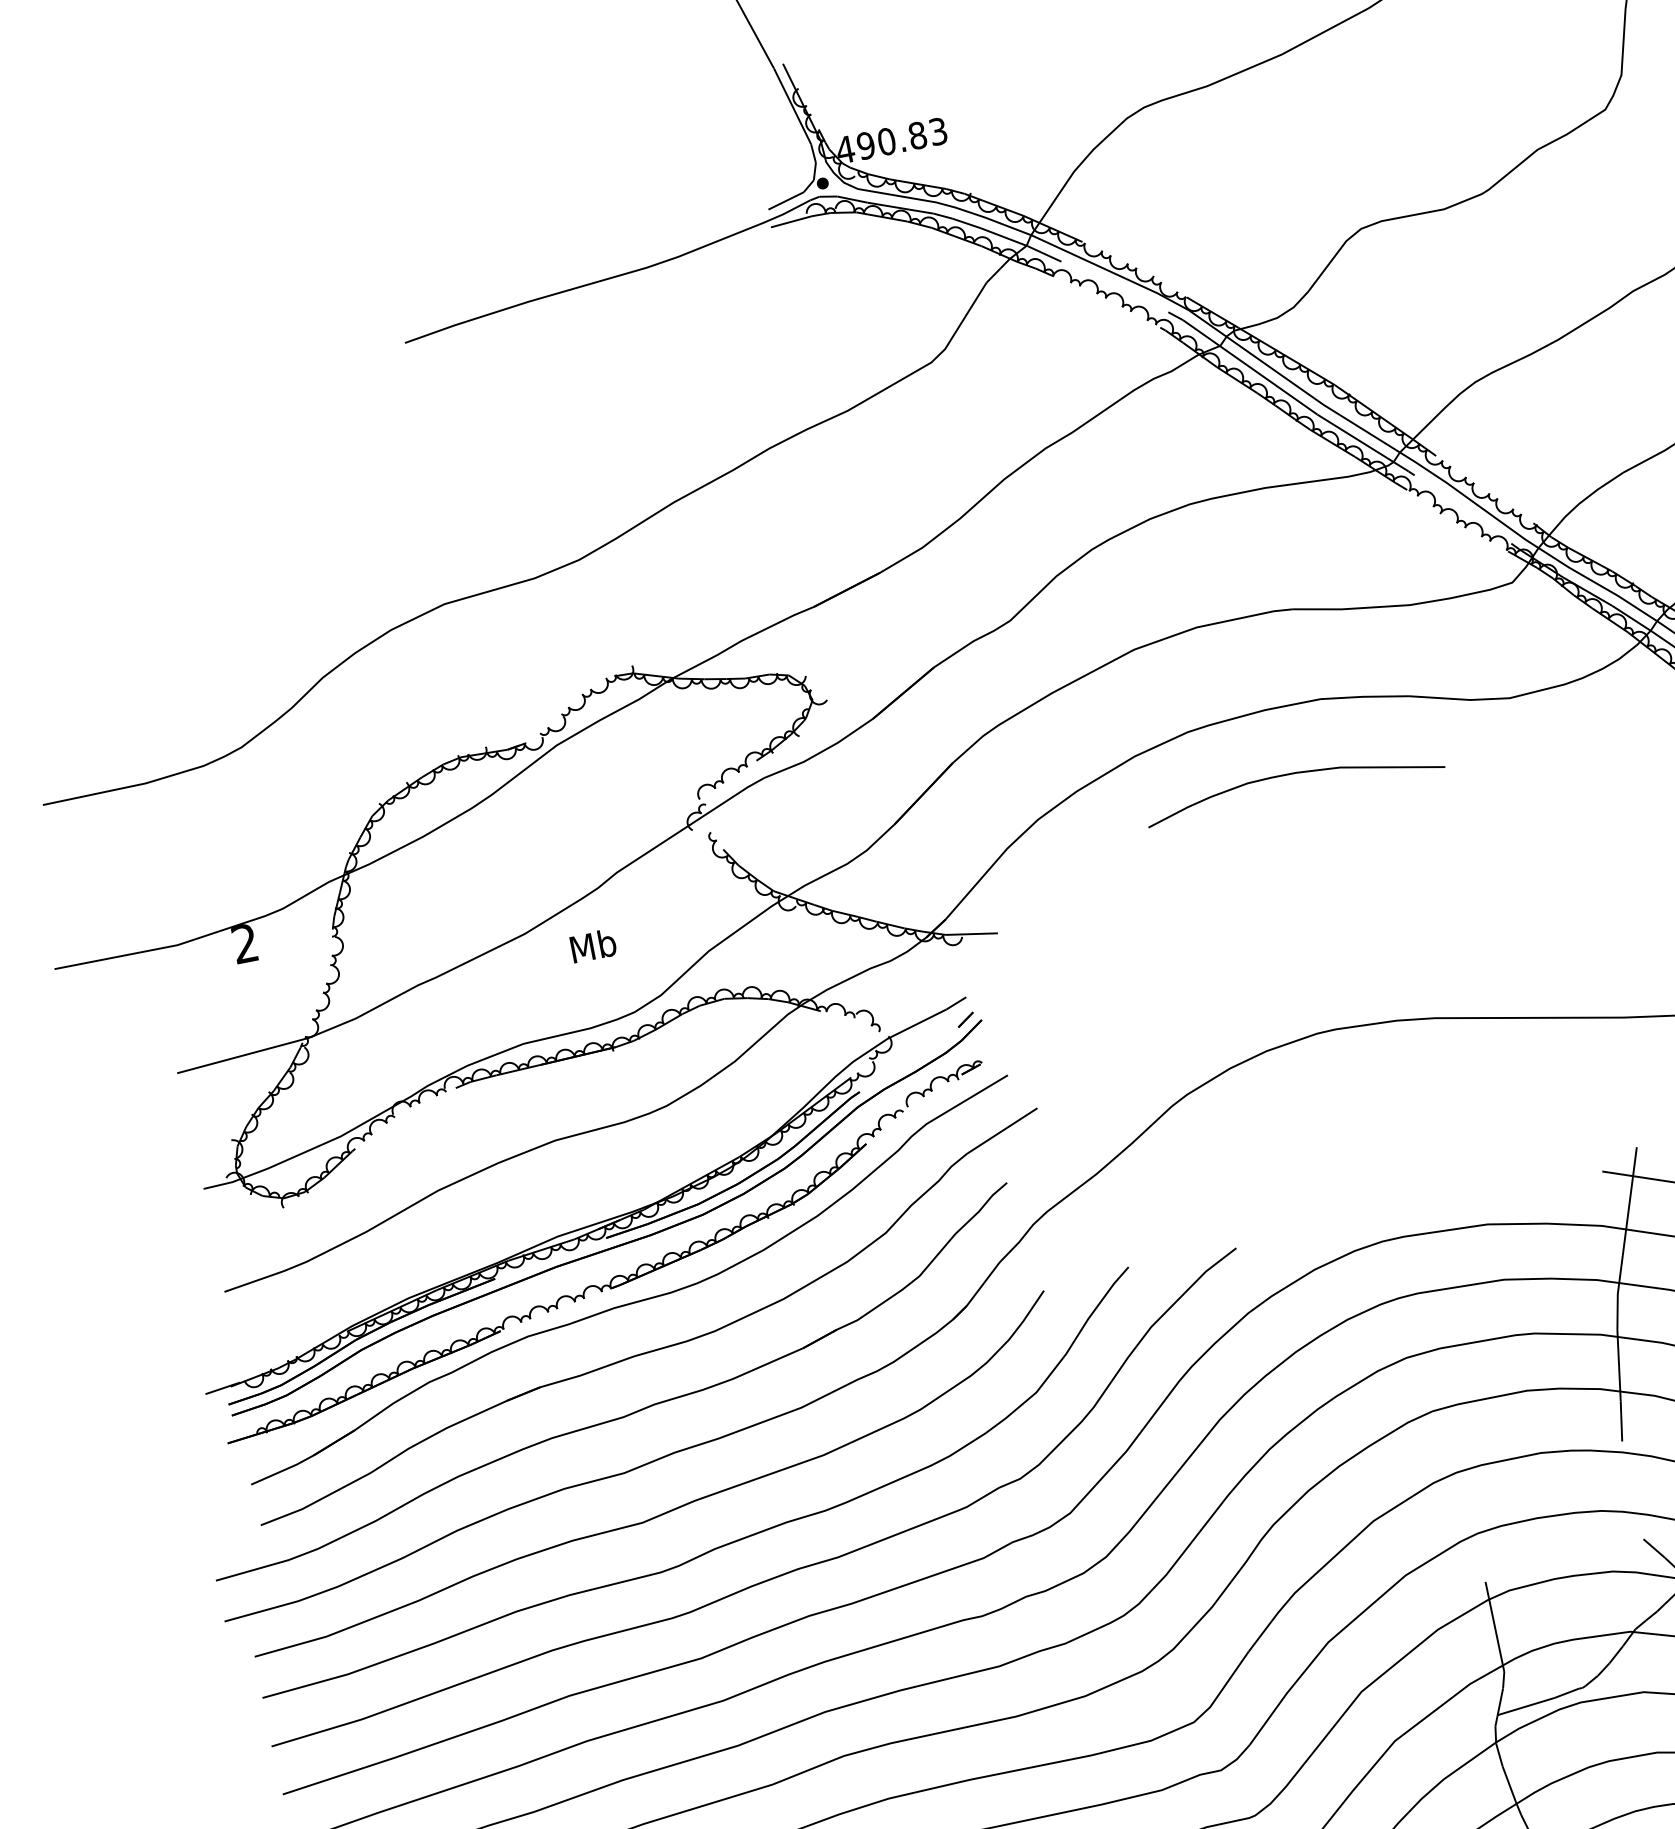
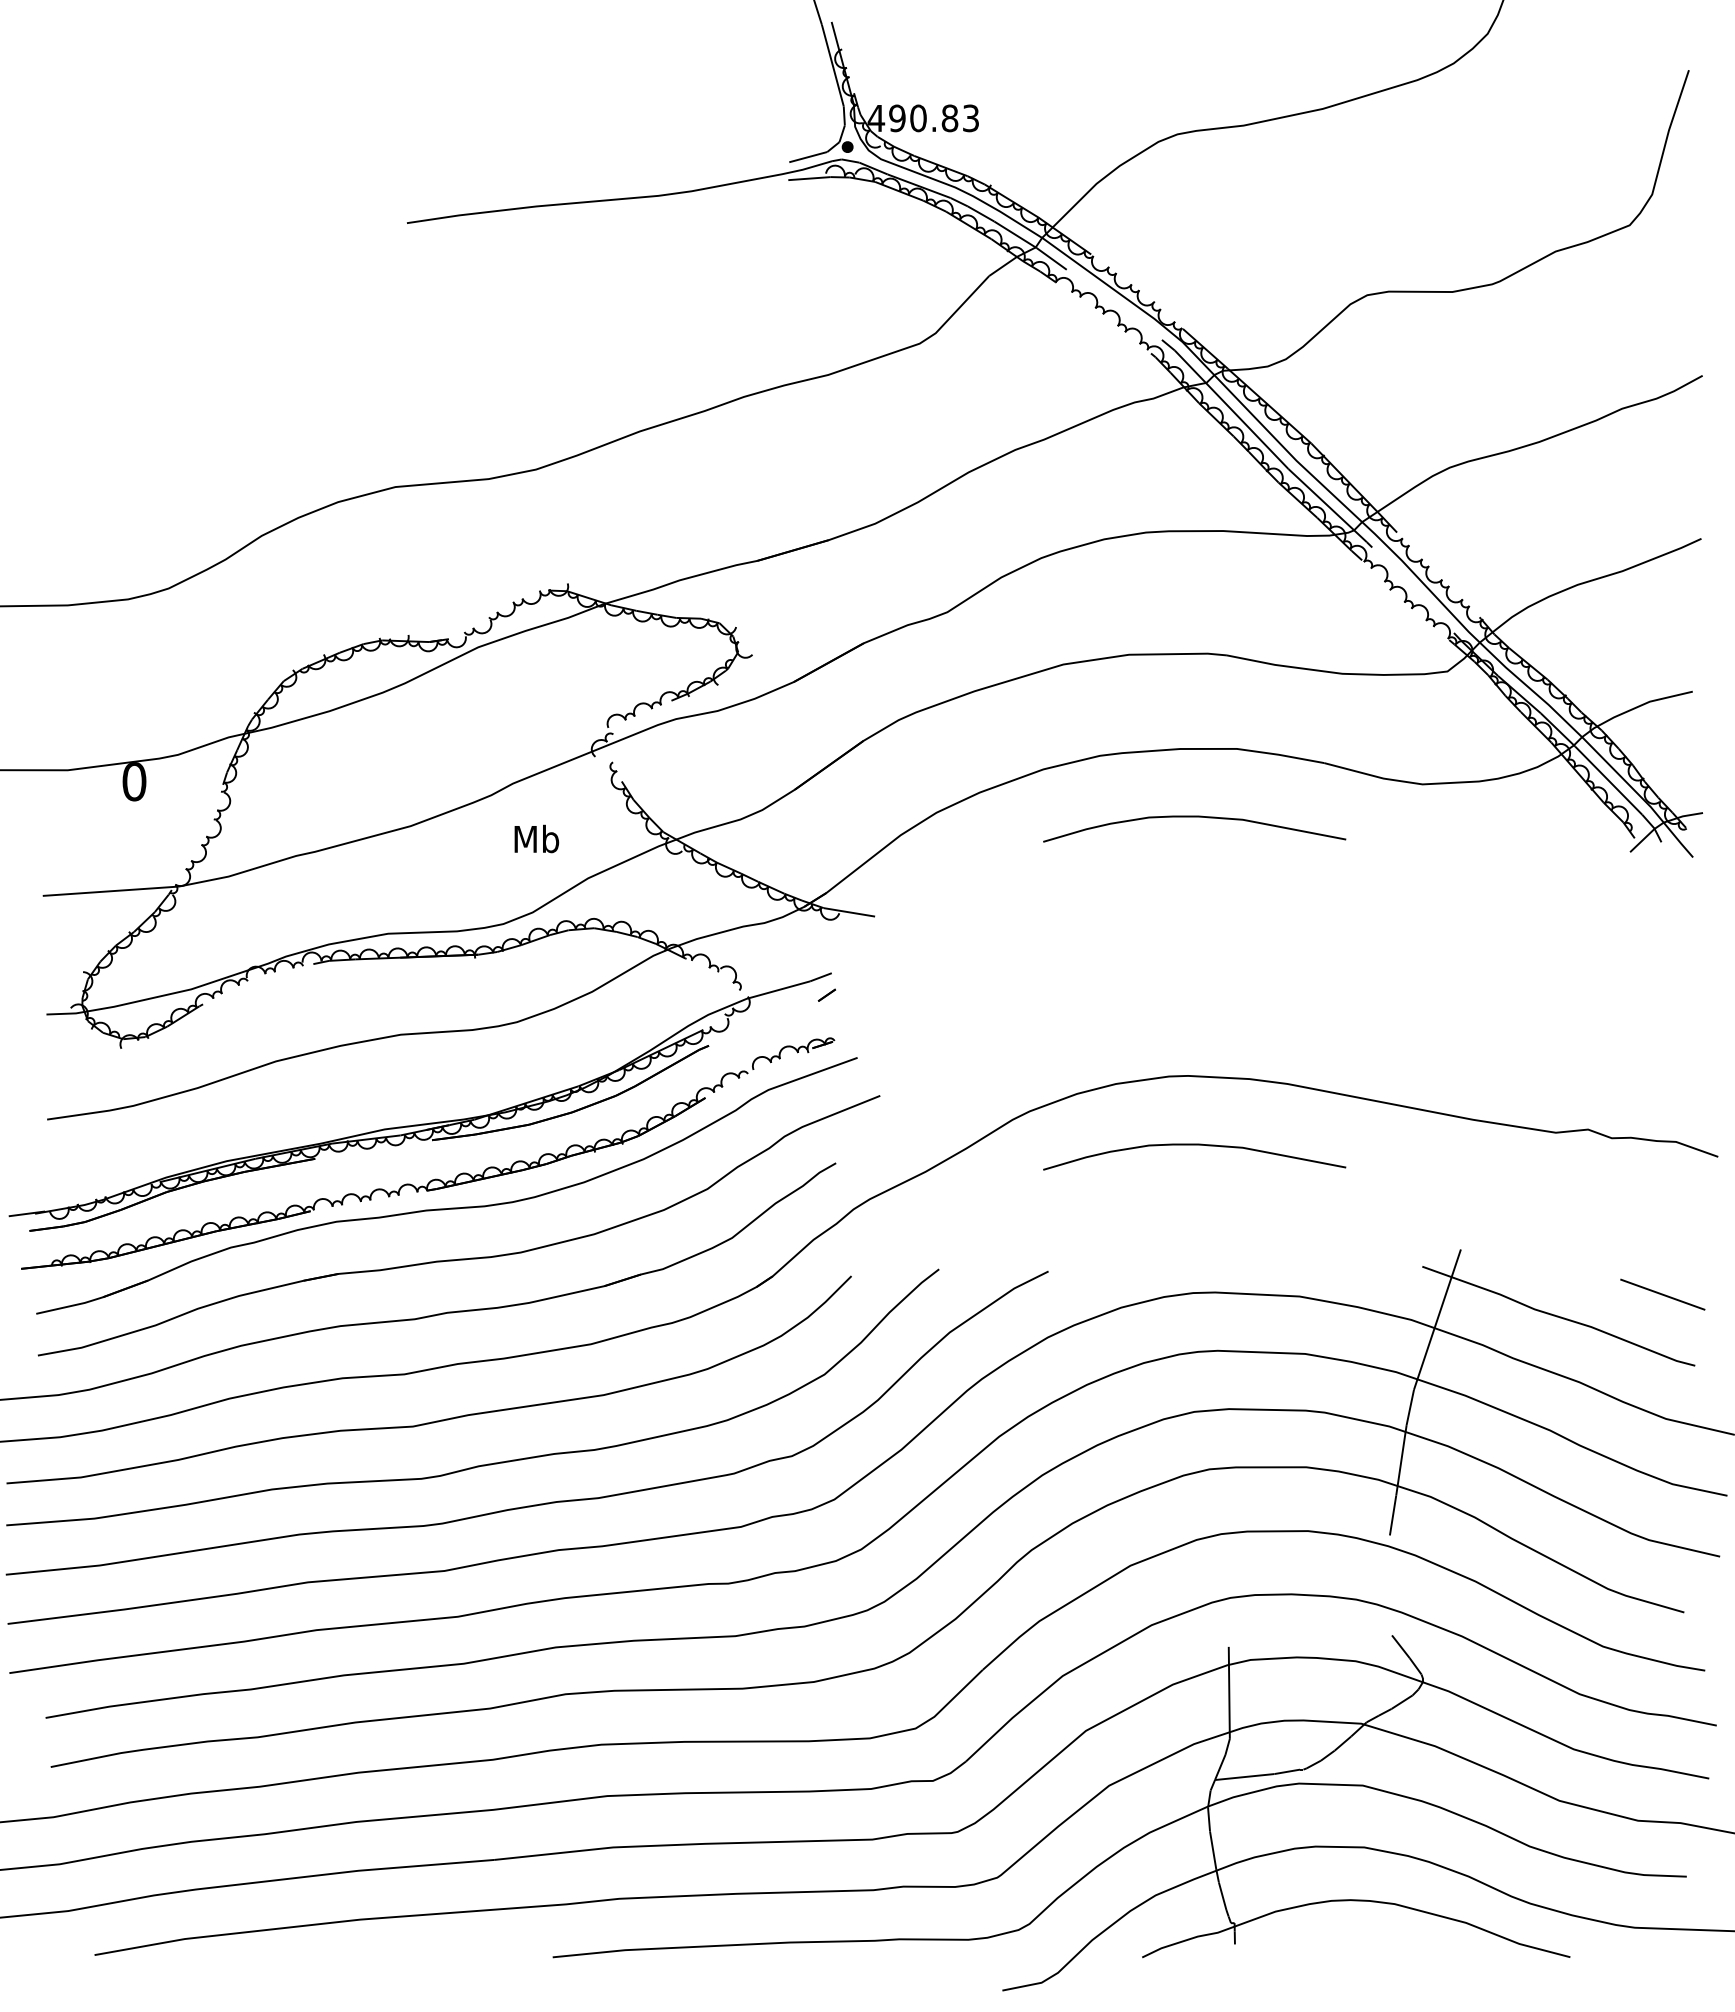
text: (245, 943) -> (134, 781), 2 -> 0
text: (593, 945) -> (536, 838), moved
curve: (1355, 1096) -> (1194, 1145), added
part: (615, 1245) -> (439, 1149), removed

